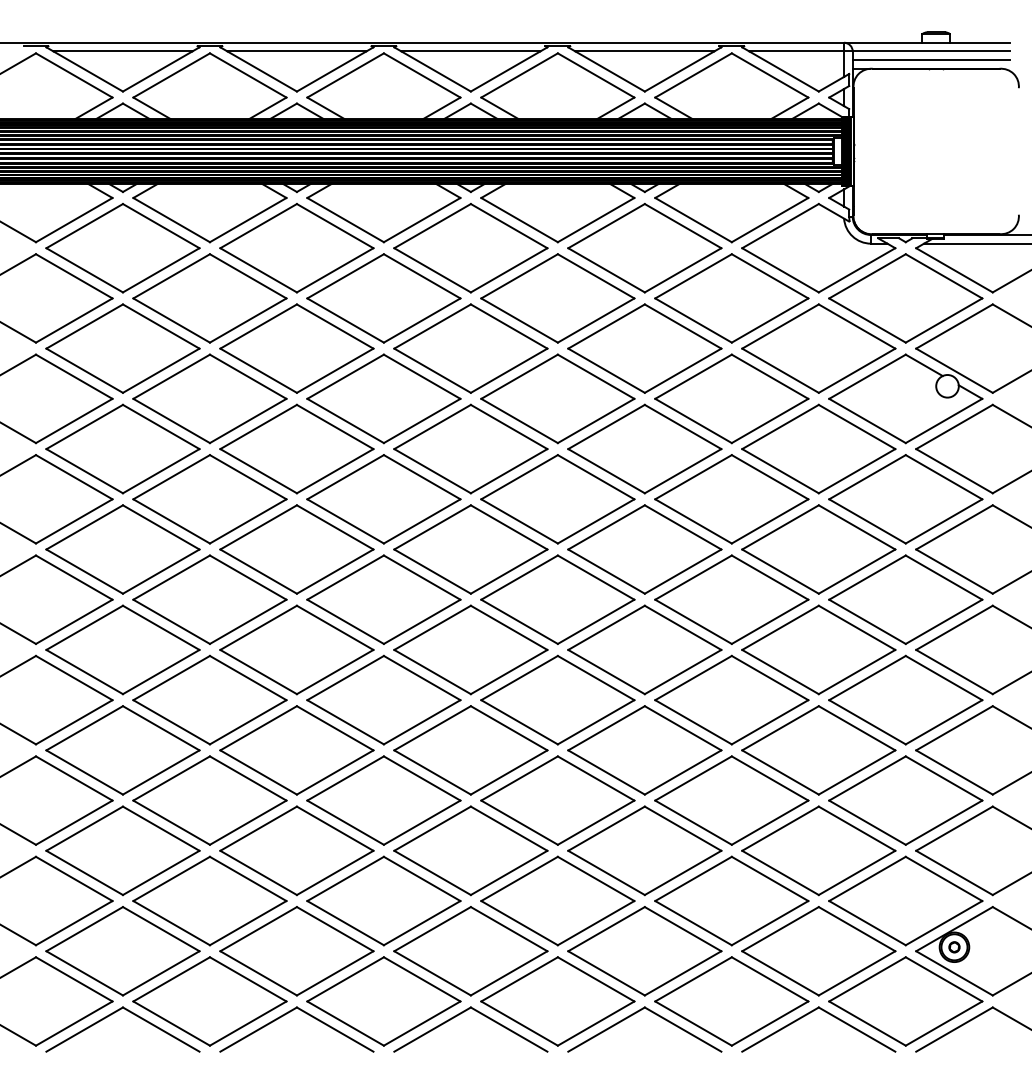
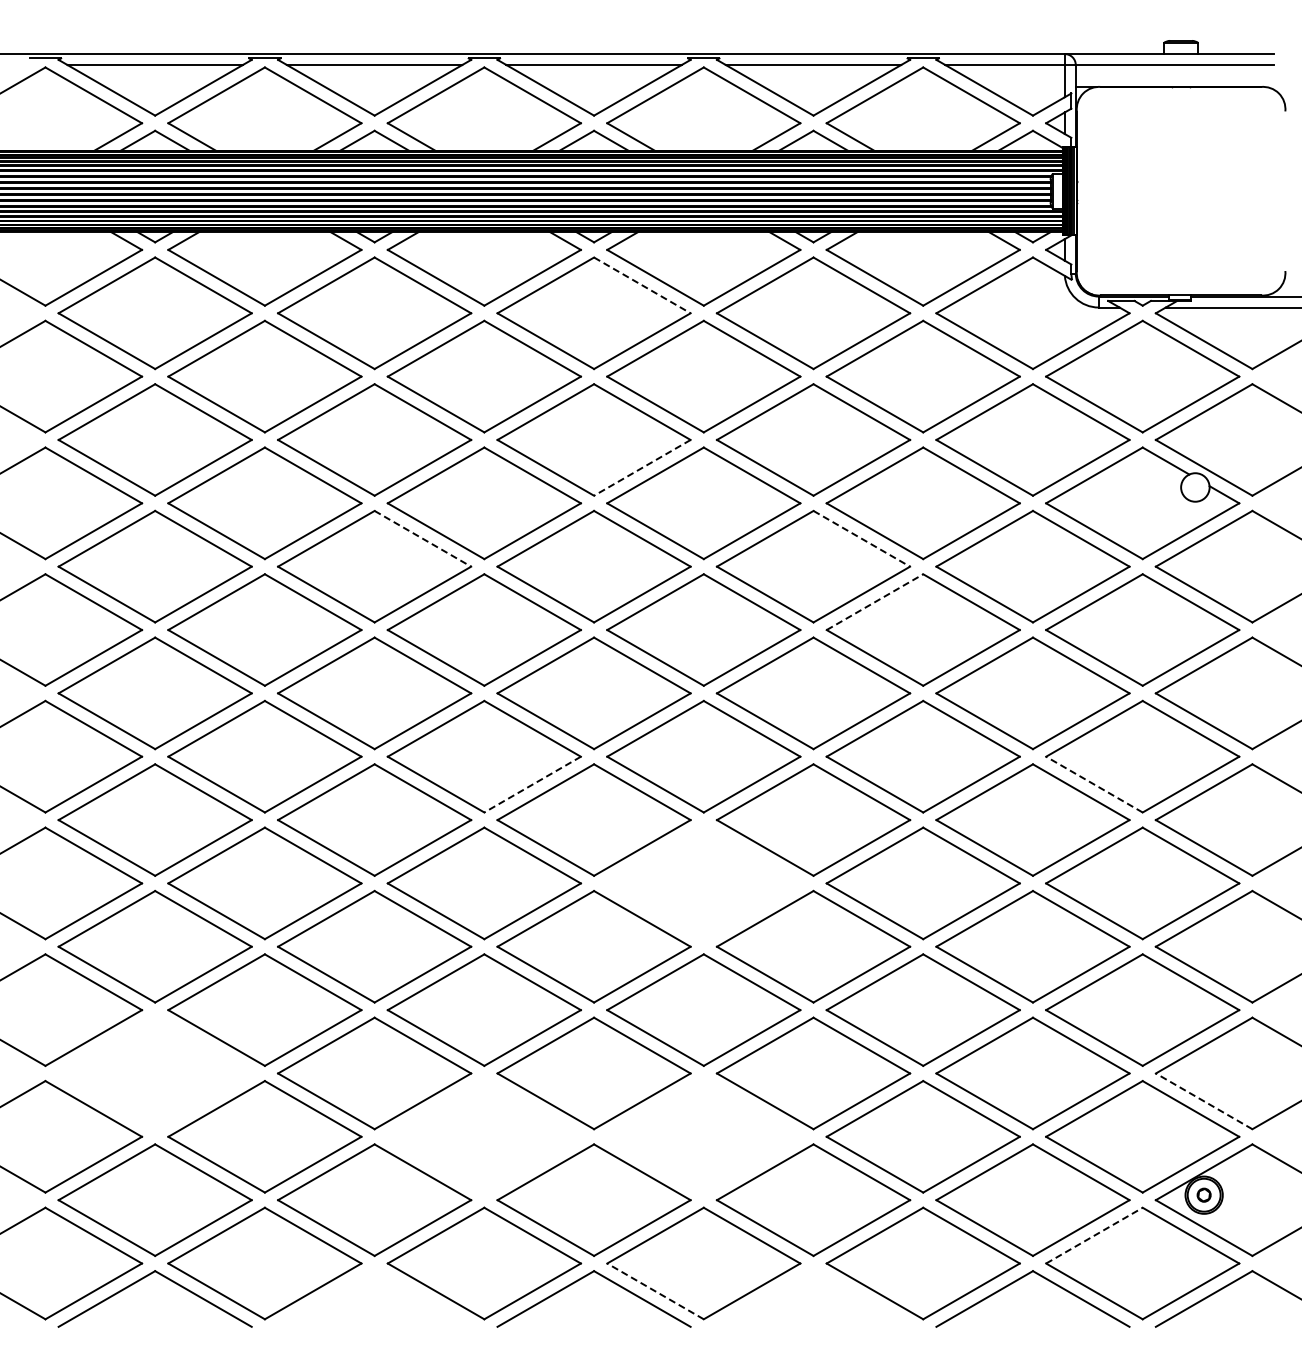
line: (930, 60) -> (1174, 76), removed
line: (509, 226) -> (642, 285), solid -> dashed
line: (509, 370) -> (642, 467), solid -> dashed
line: (334, 426) -> (422, 538), solid -> dashed
line: (682, 426) -> (861, 538), solid -> dashed
line: (693, 477) -> (874, 602), solid -> dashed
line: (422, 621) -> (532, 784), solid -> dashed
line: (867, 621) -> (1094, 784), solid -> dashed
part: (557, 700) -> (703, 883), removed
part: (122, 850) -> (154, 1073), removed
line: (954, 873) -> (1204, 1101), solid -> dashed
part: (383, 900) -> (483, 1136), removed
part: (557, 900) -> (703, 1136), removed
line: (867, 979) -> (1094, 1235), solid -> dashed
part: (288, 1013) -> (364, 1278), removed
part: (635, 1014) -> (801, 1279), removed
line: (519, 1023) -> (655, 1291), solid -> dashed

